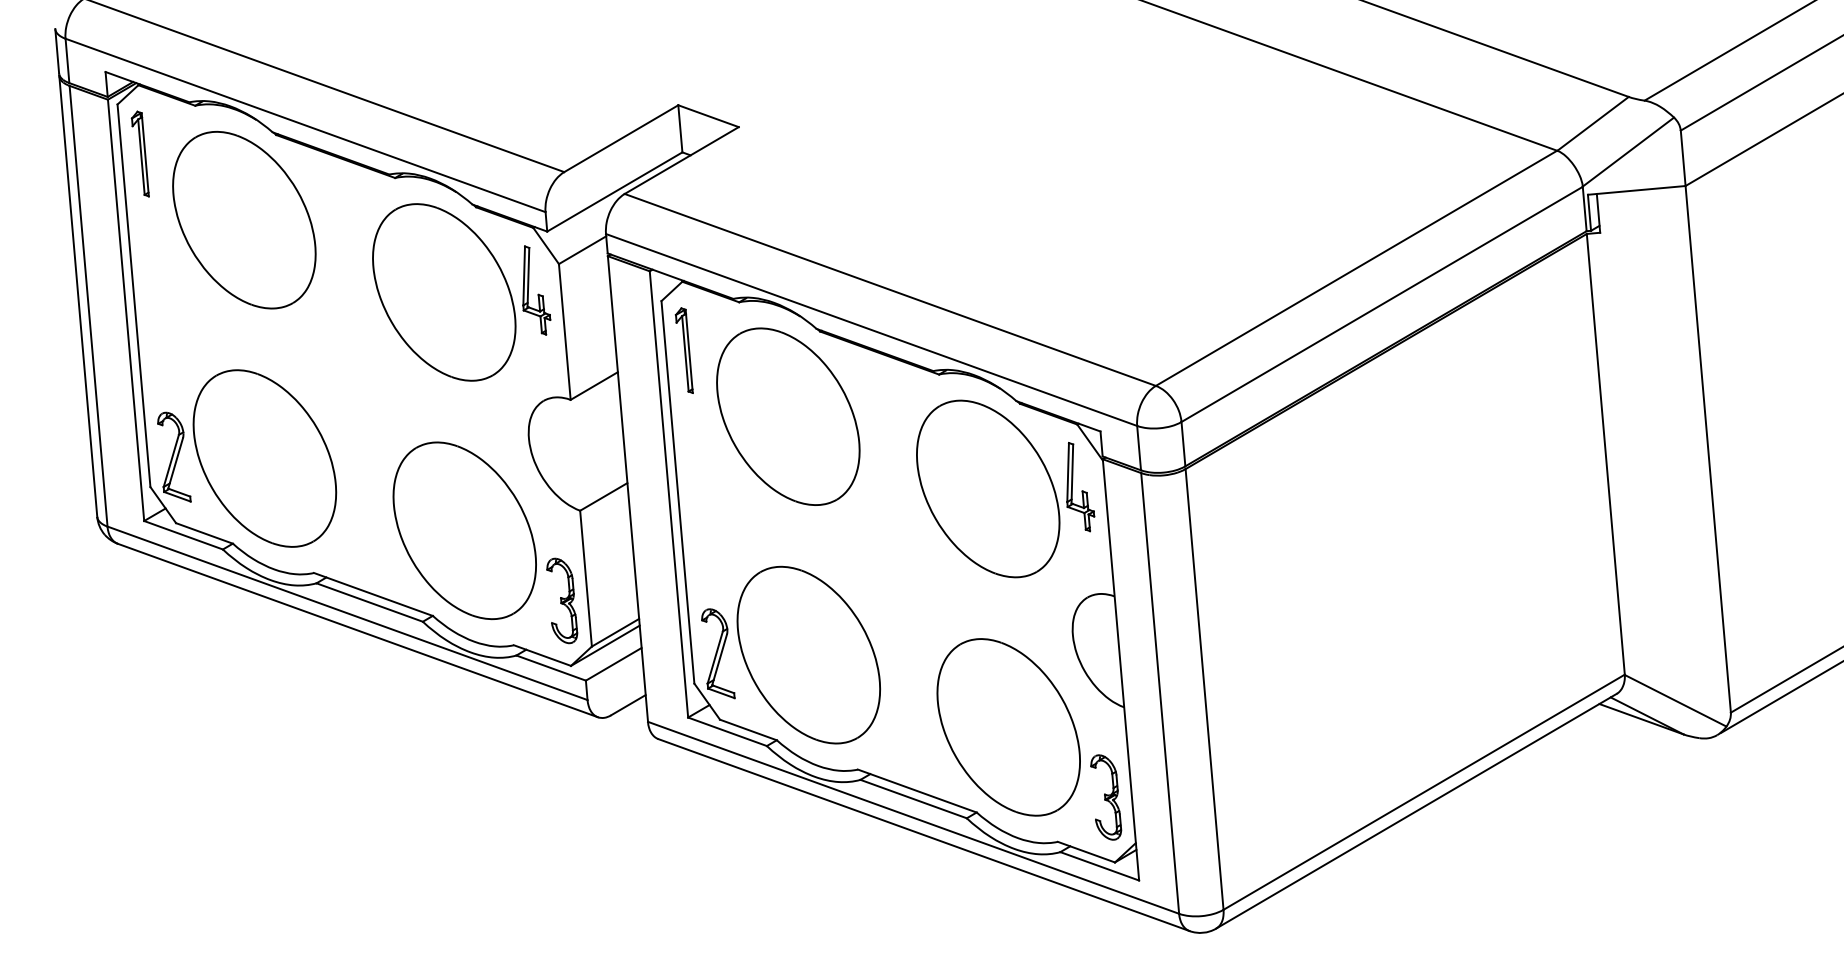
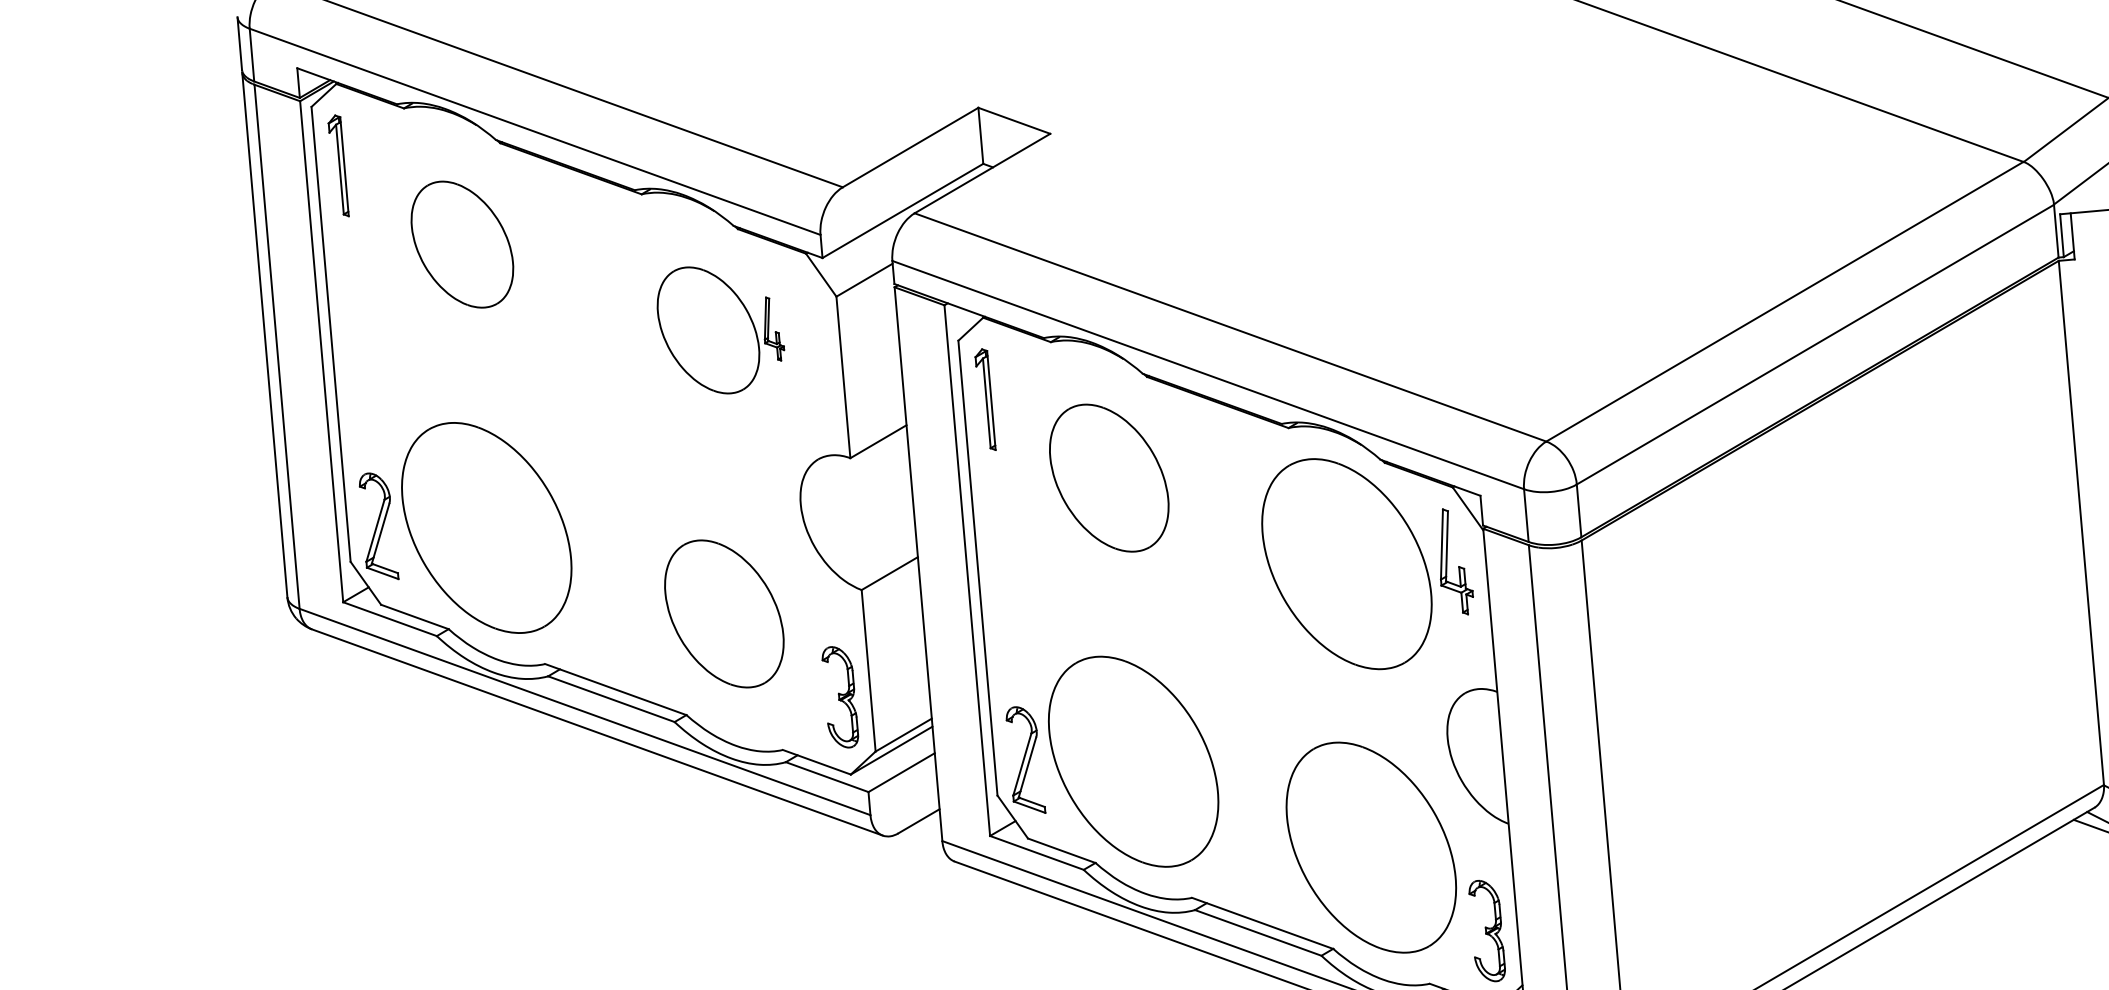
part: (244, 220) -> (462, 244), size x0.6
part: (461, 292) -> (720, 330), size x0.6
part: (788, 416) -> (1109, 477), size x0.7
part: (464, 530) -> (724, 613), size x0.7

